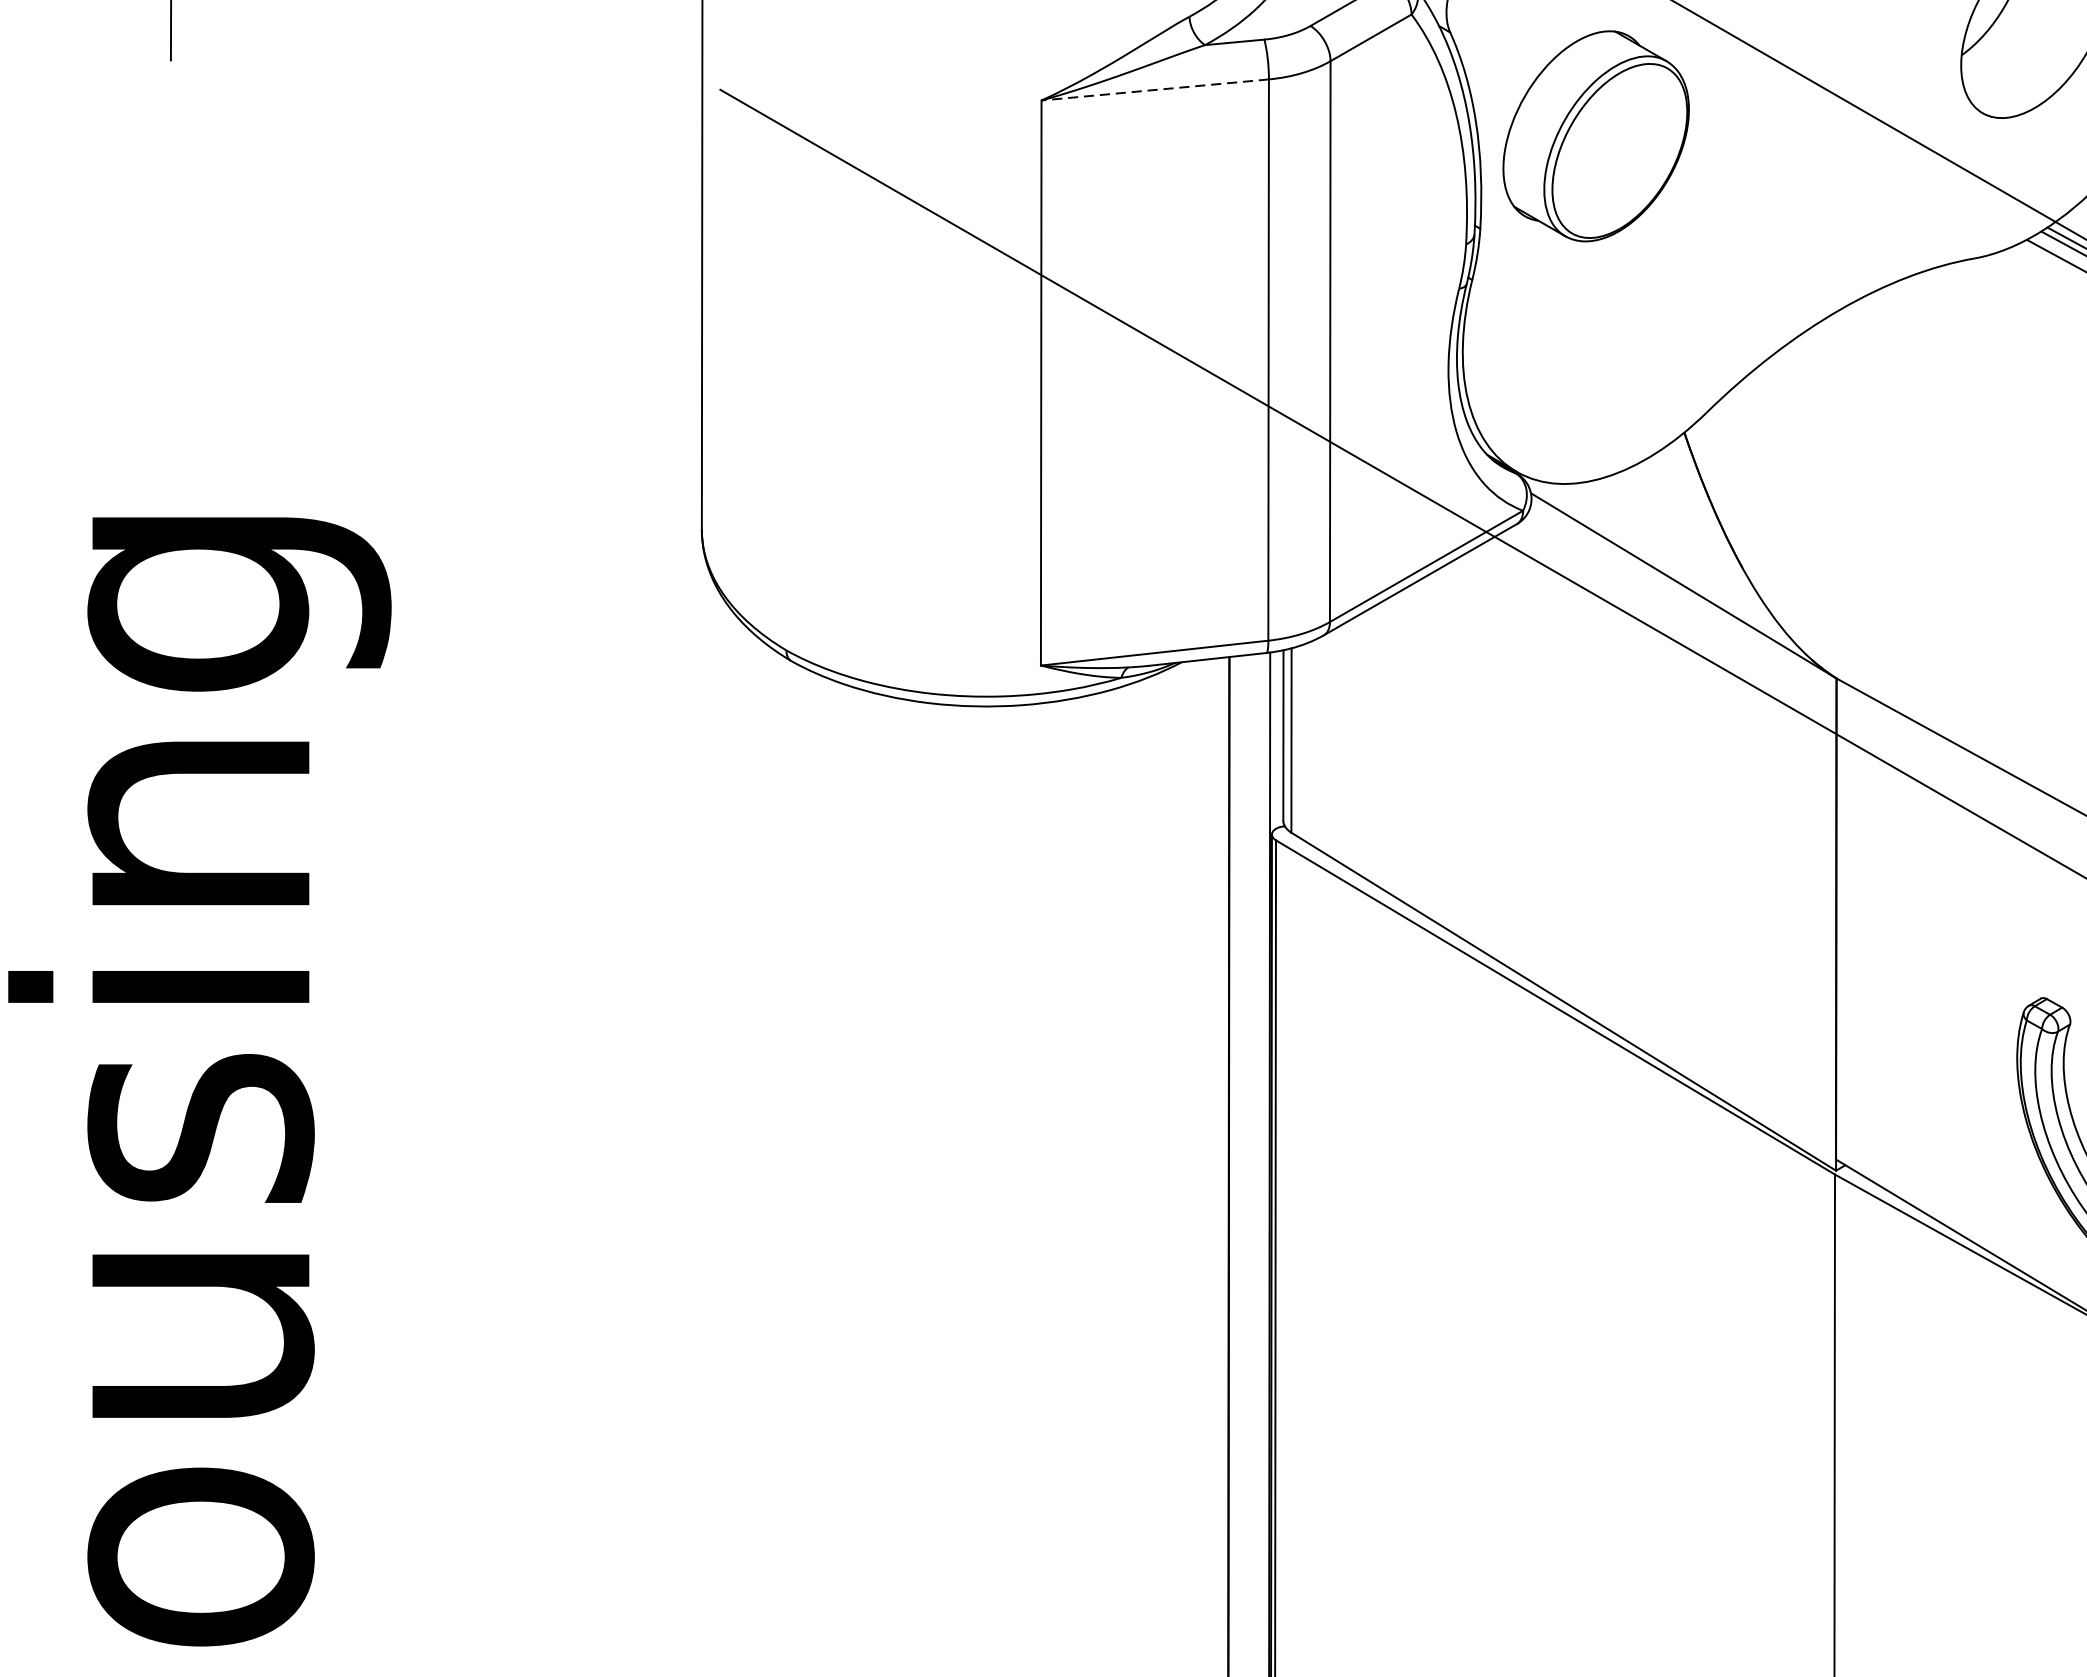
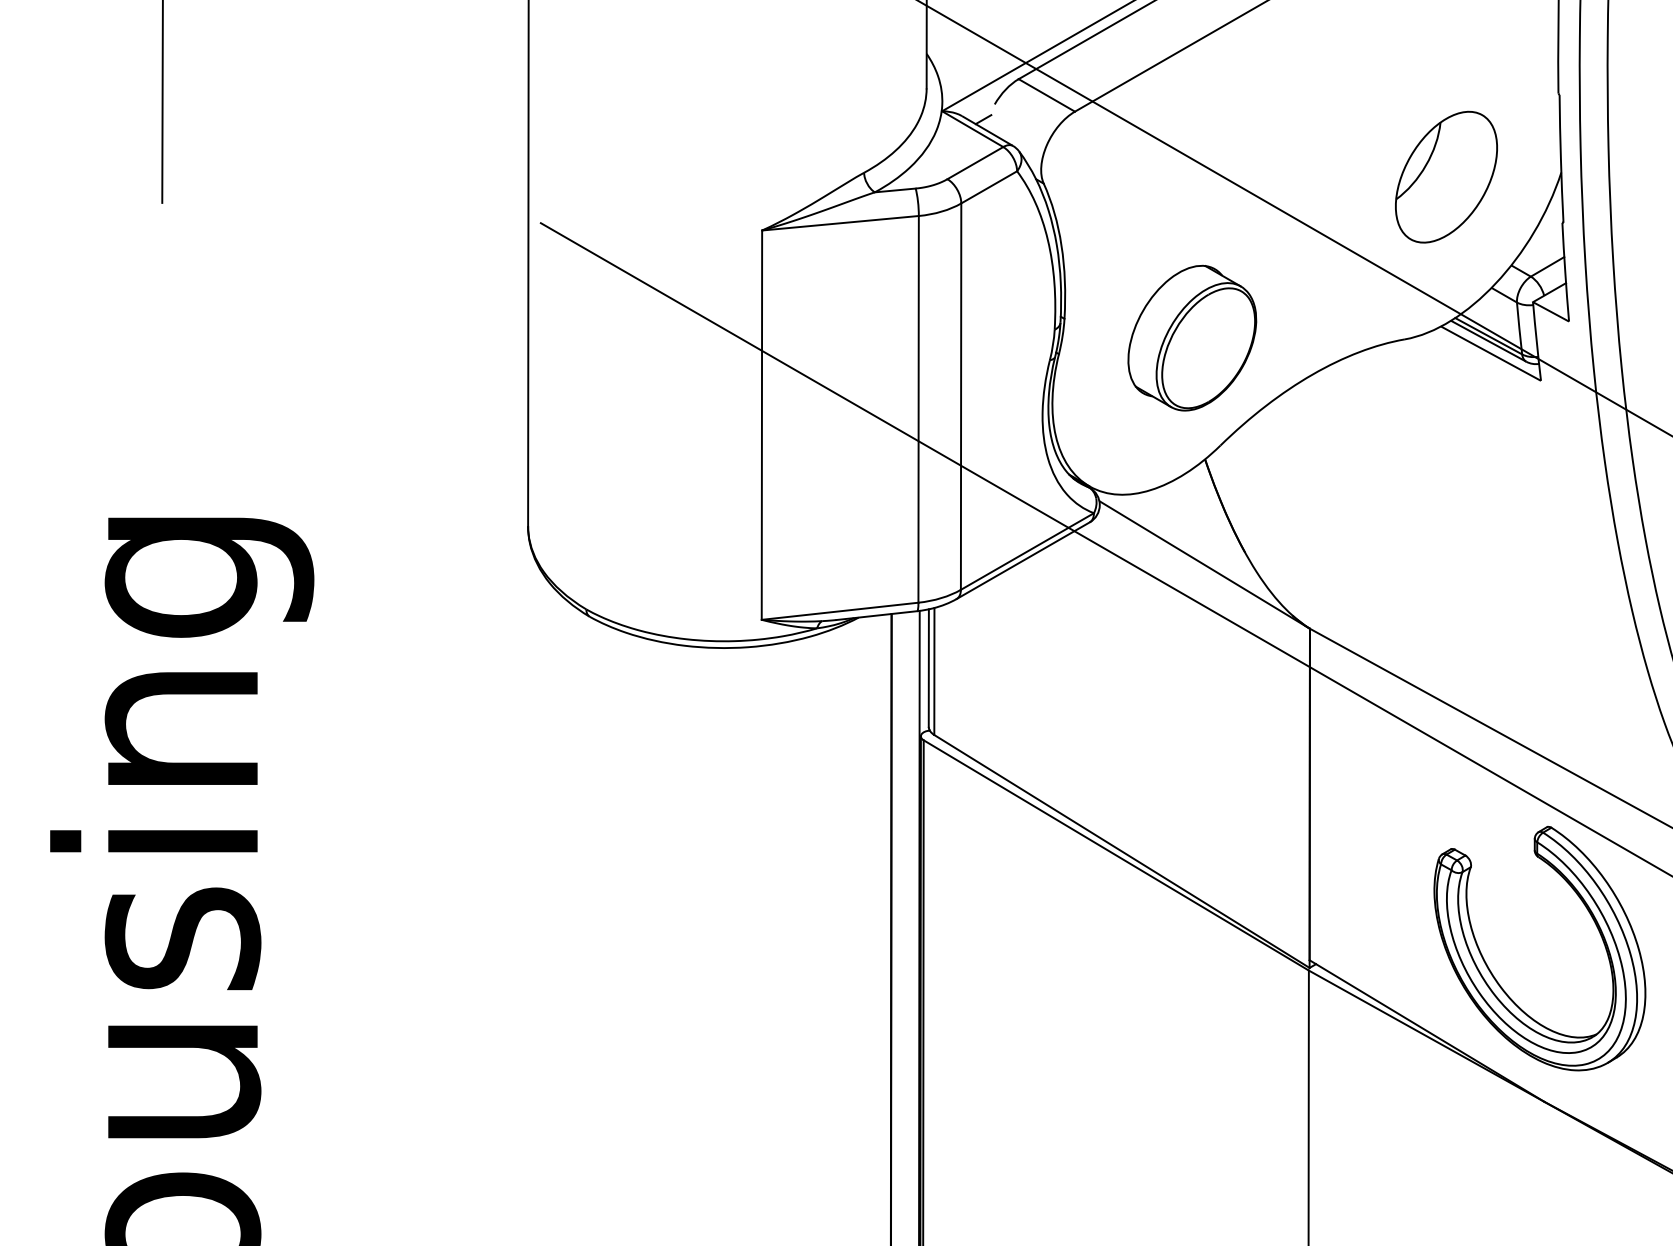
line: (1155, 90) -> (840, 223), dashed -> solid
part: (1596, 135) -> (1192, 337), moved

